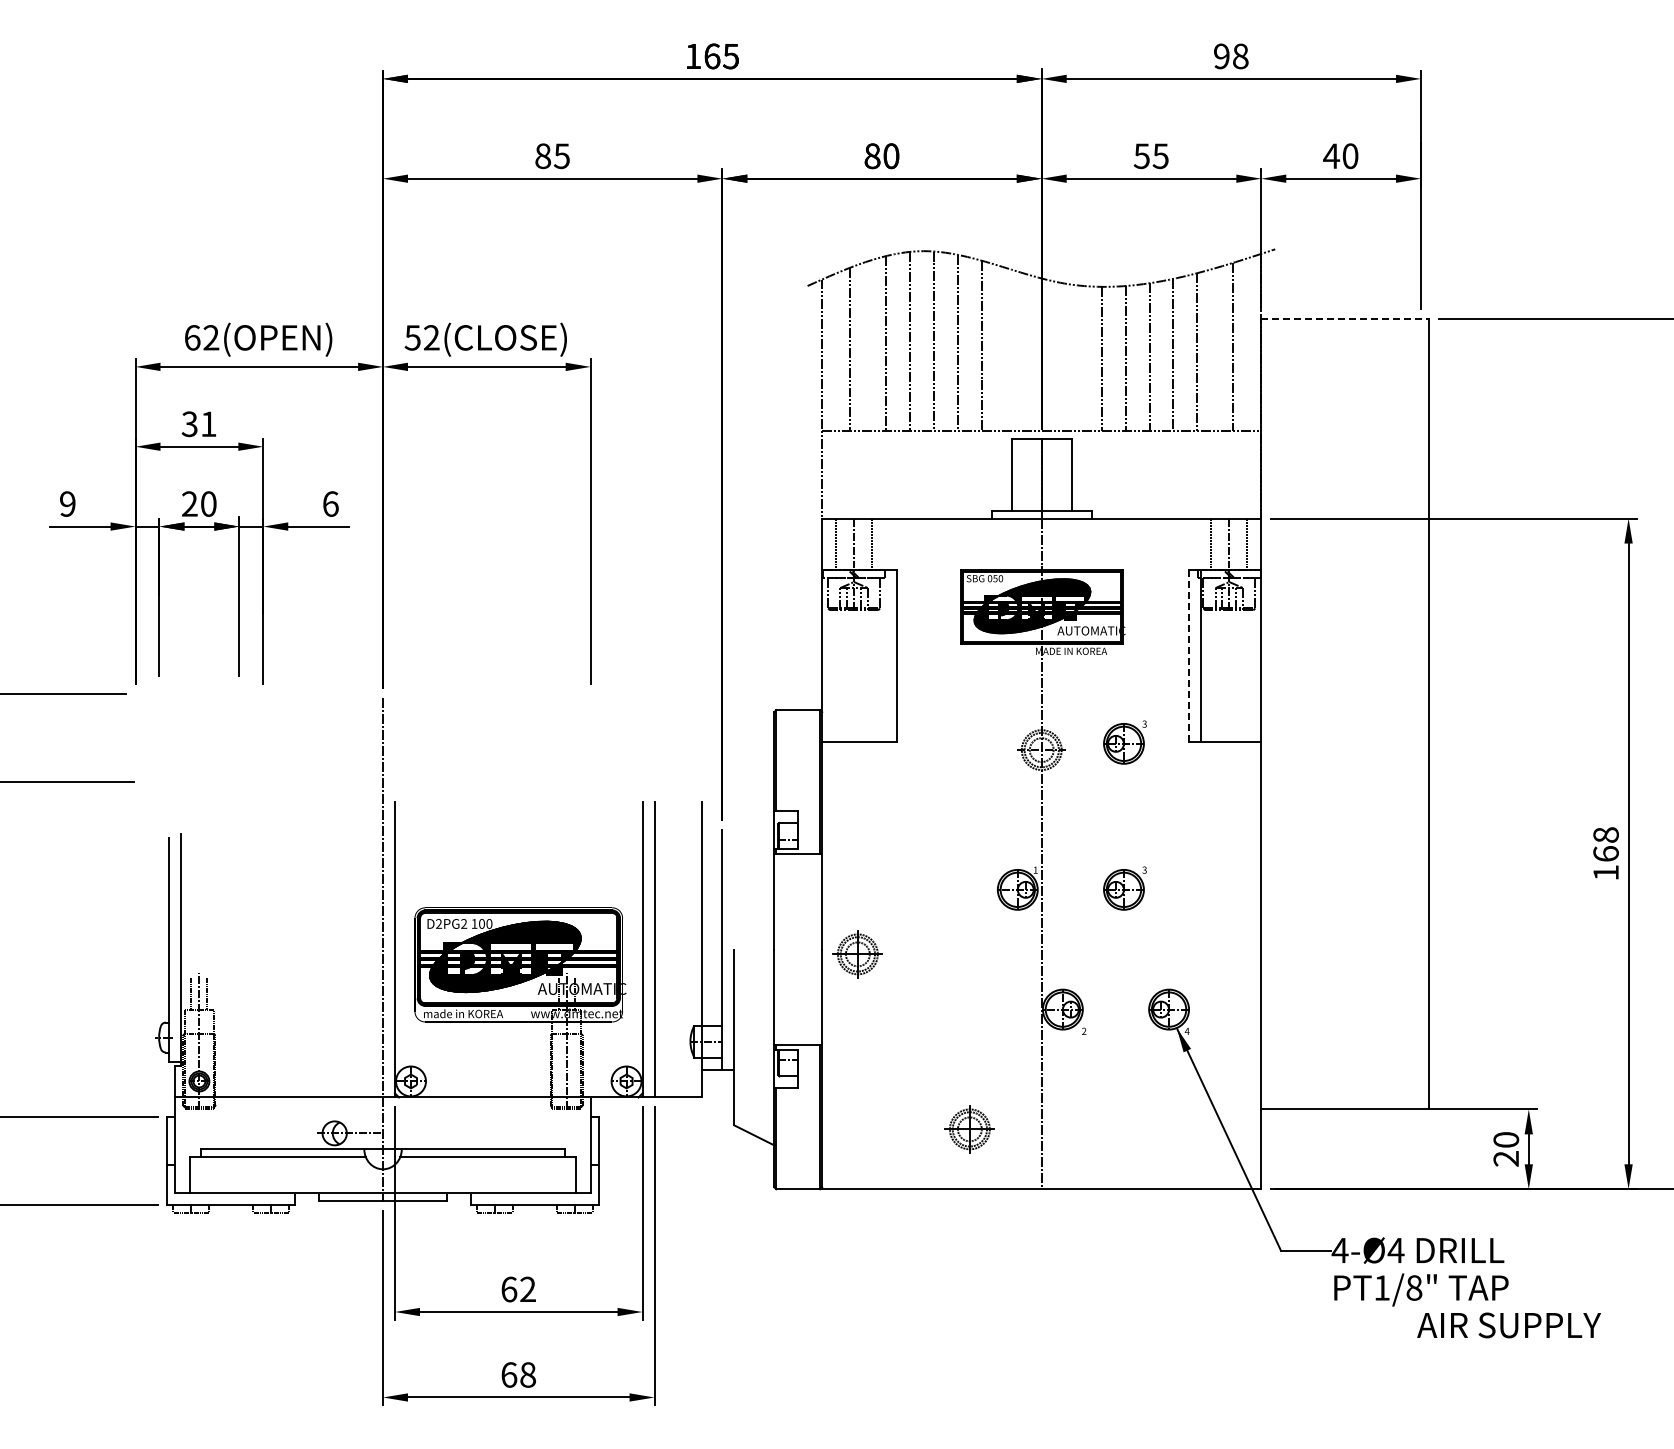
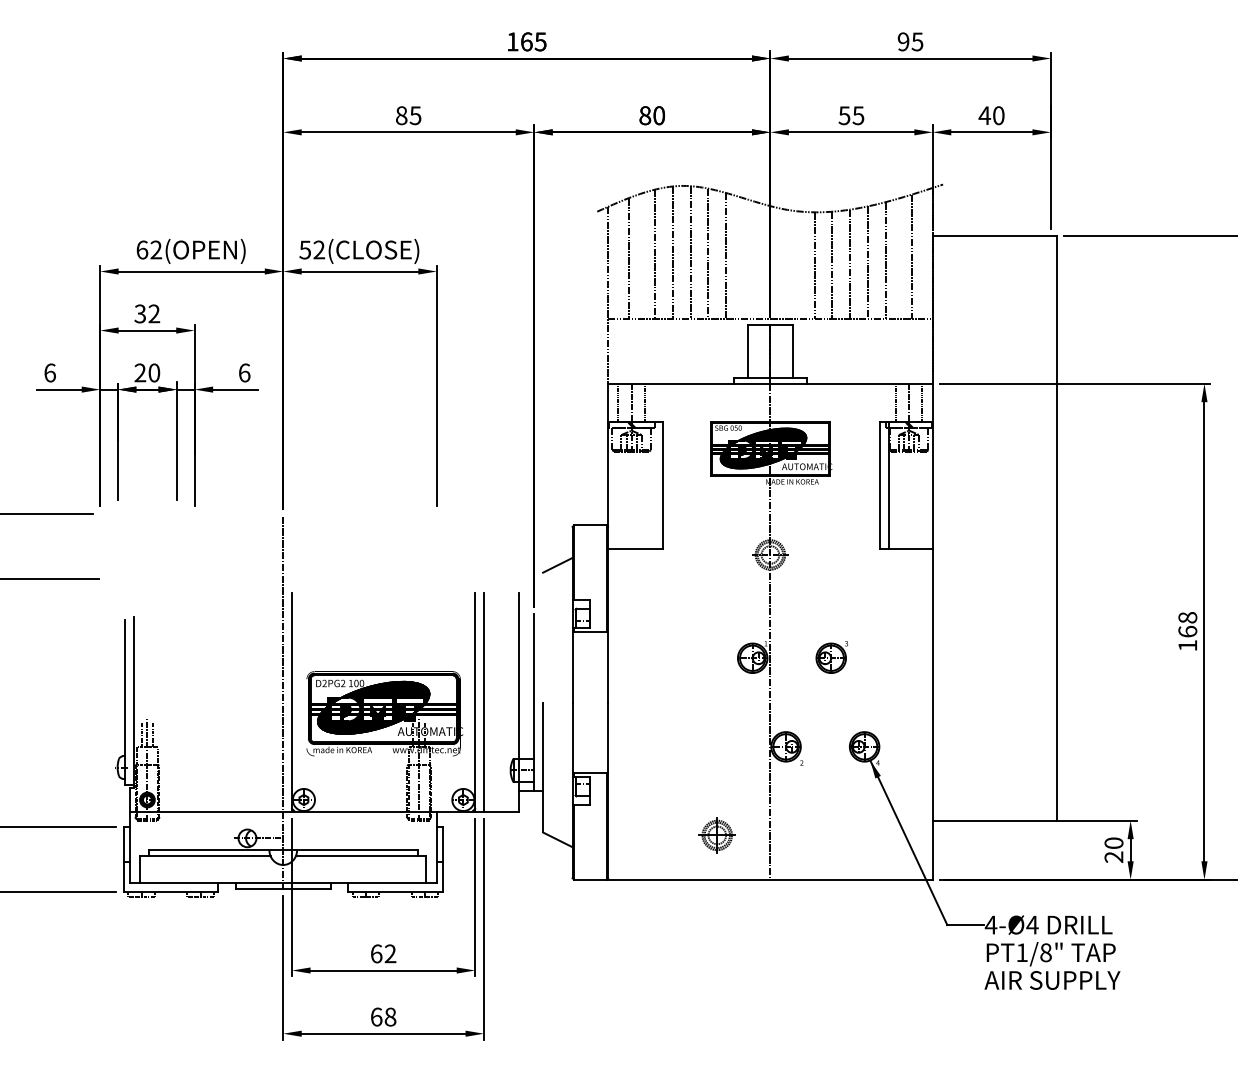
text: (1240, 56) -> (917, 41), 98 -> 95
line: (1345, 318) -> (995, 235), dashed -> solid
text: (208, 423) -> (154, 313), 31 -> 32
text: (67, 503) -> (49, 372), 9 -> 6
line: (1189, 656) -> (879, 485), dashed -> solid
part: (1124, 742) -> (831, 549), removed
line: (754, 764) -> (557, 565), added
part: (857, 954) -> (634, 706), removed
text: (1508, 1325) -> (1052, 980), moved

